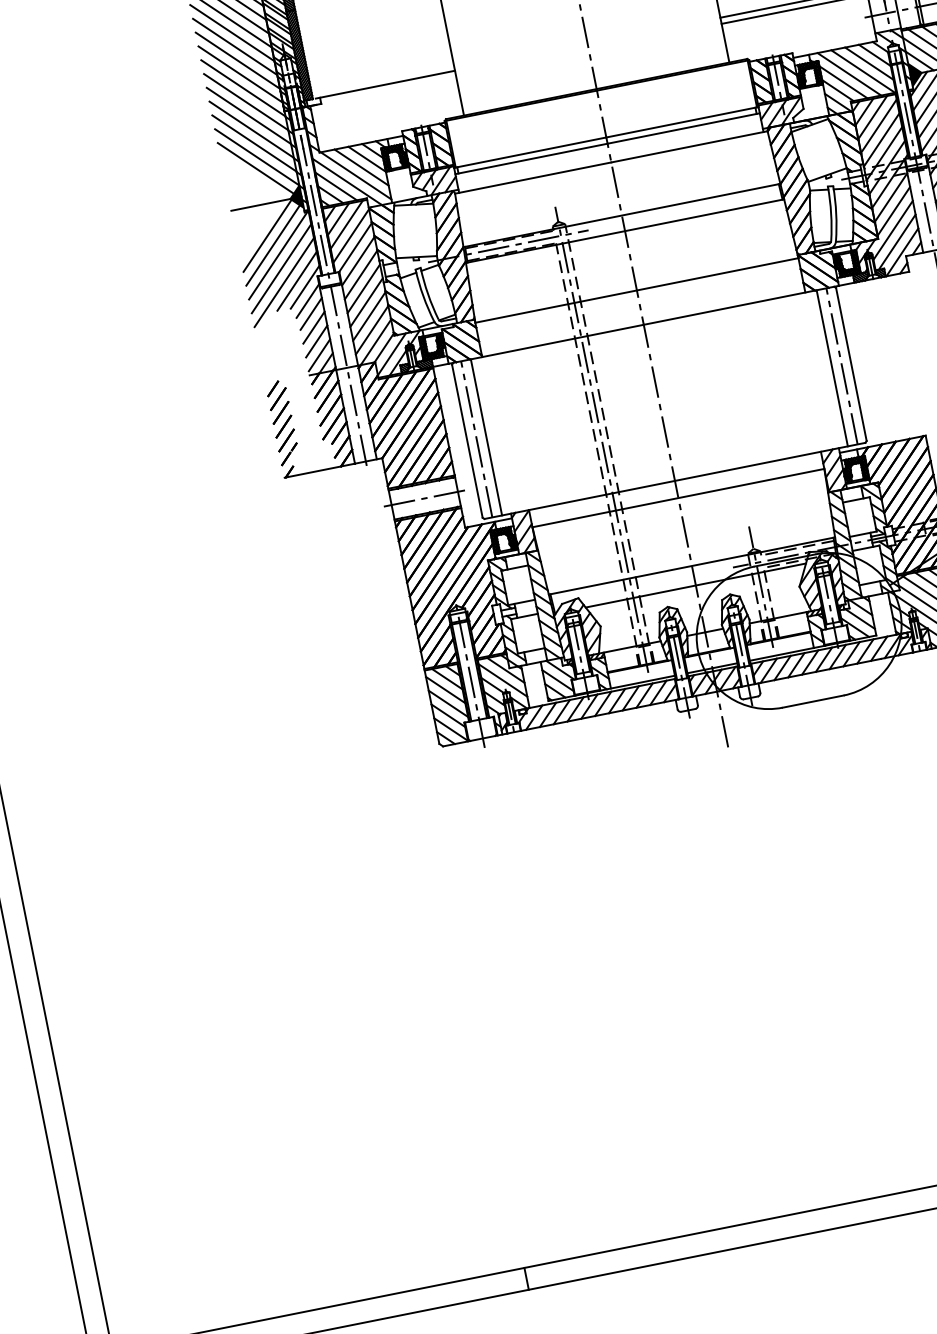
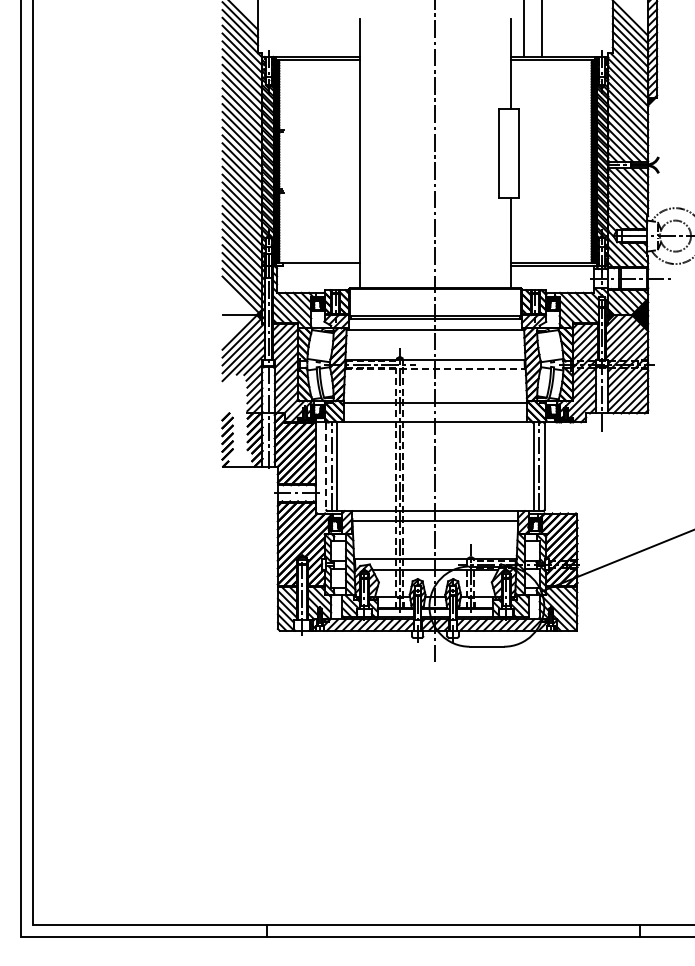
line: (625, 231) -> (435, 369), solid -> dashed
line: (467, 442) -> (326, 467), solid -> dashed

